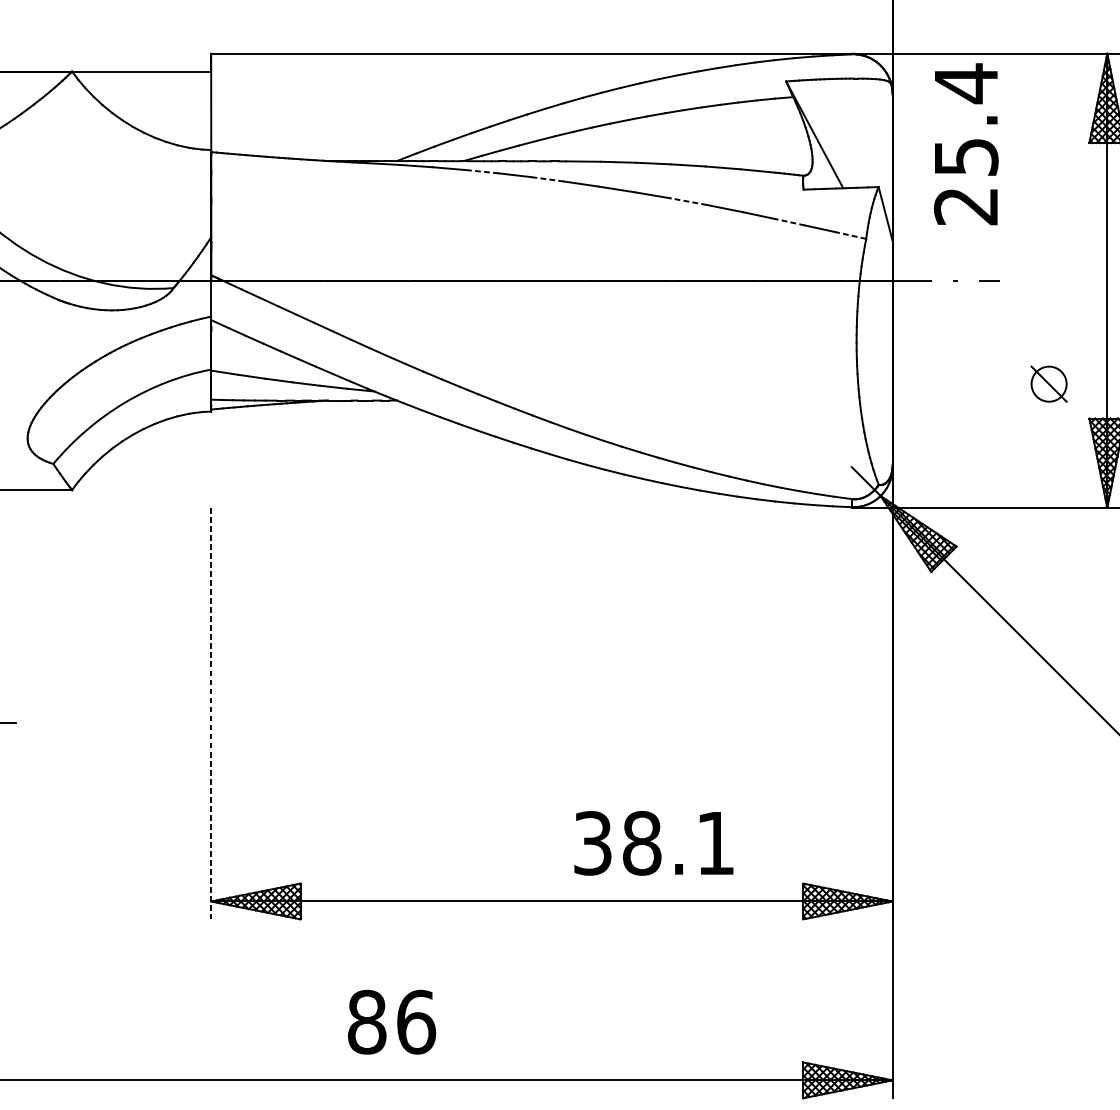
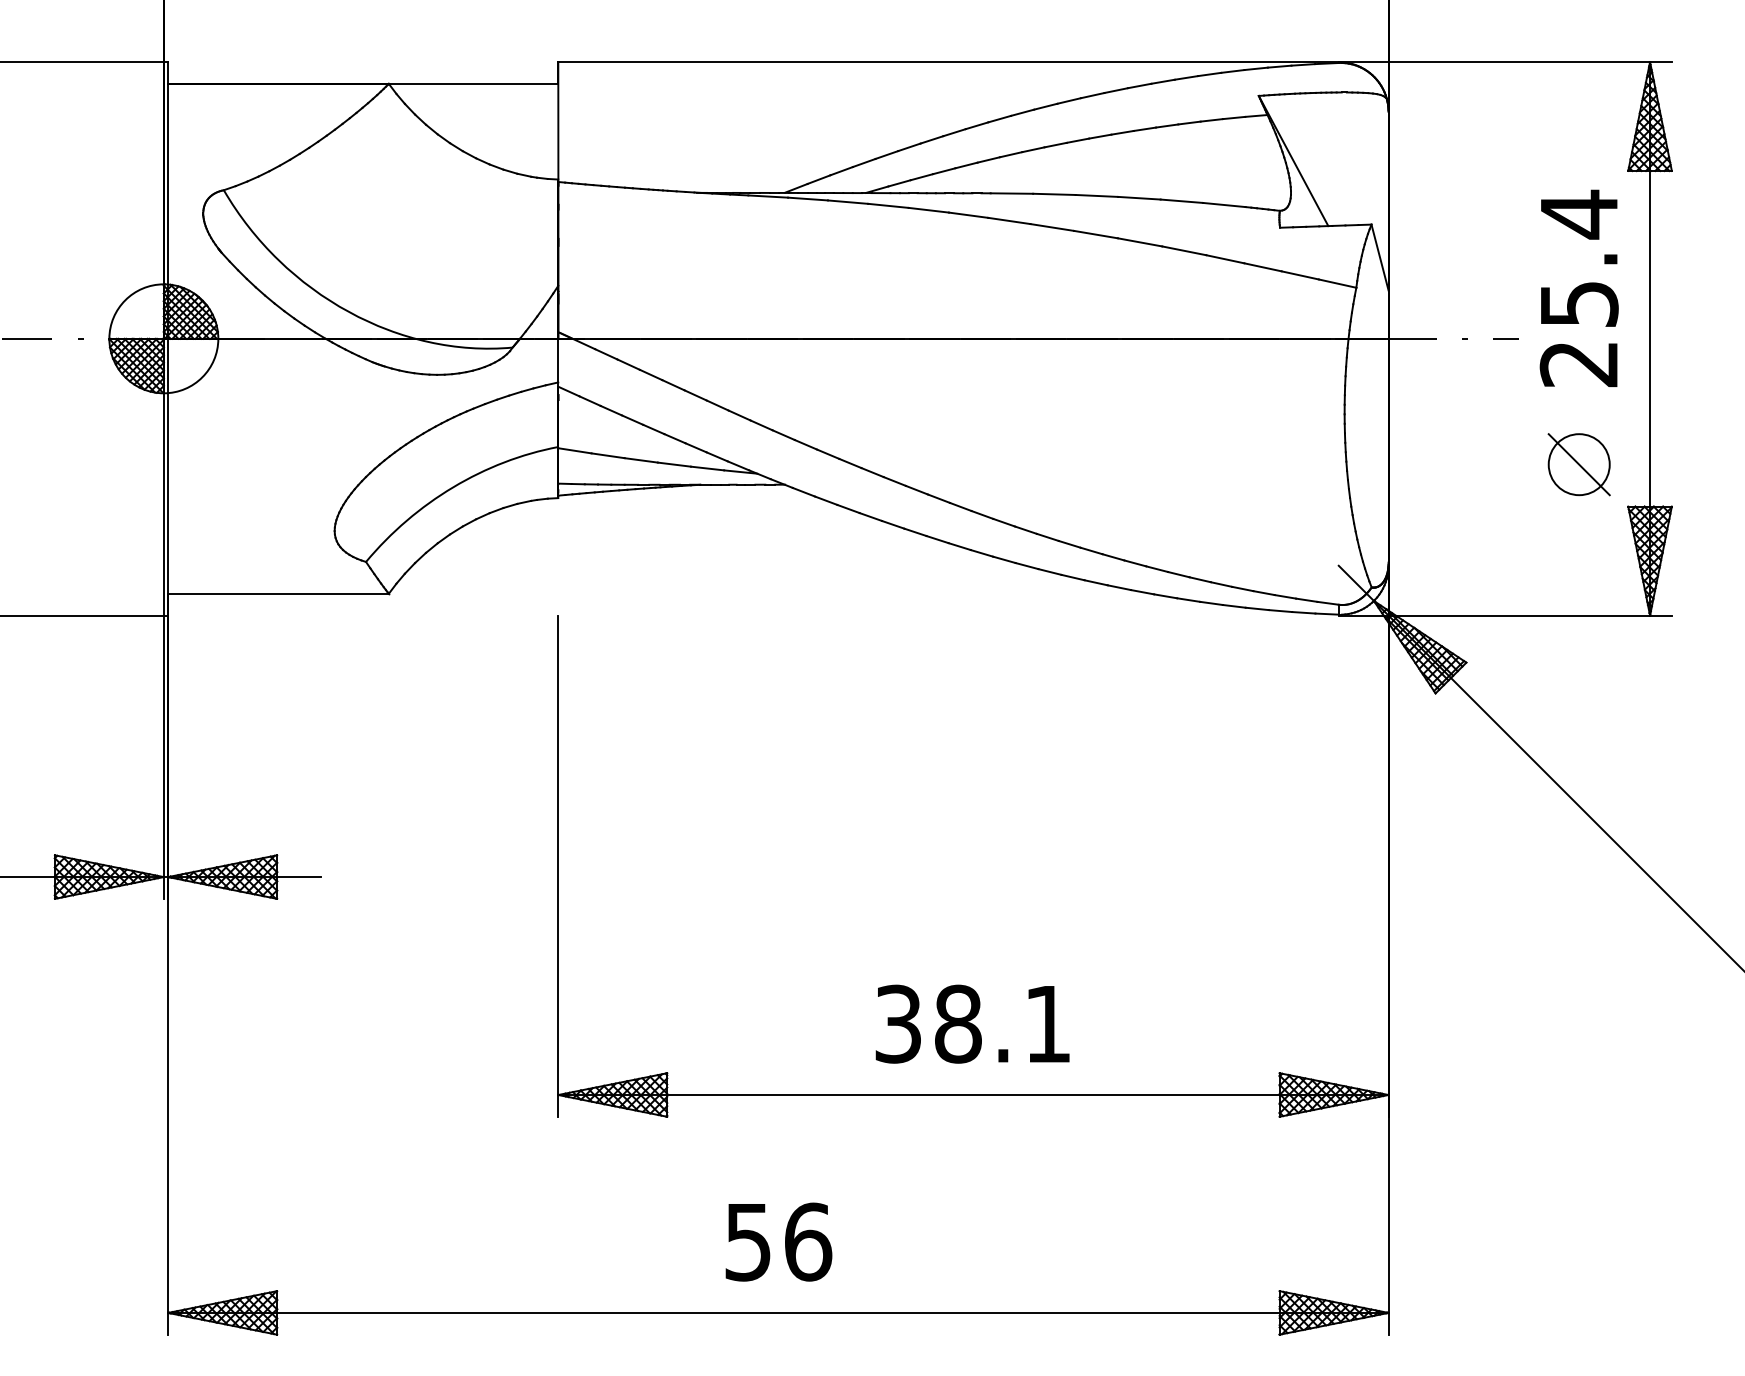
text: (965, 143) -> (1578, 287), moved
line: (481, 171) -> (887, 205), dashed -> solid
line: (547, 179) -> (968, 215), dashed -> solid
line: (689, 201) -> (1140, 242), dashed -> solid
line: (789, 222) -> (1262, 267), dashed -> solid
line: (850, 235) -> (1337, 283), dashed -> solid
part: (1048, 383) -> (1578, 464), size x1.43
line: (211, 713) -> (558, 866), dashed -> solid
text: (653, 842) -> (972, 1023), moved
text: (367, 1021) -> (748, 1241), 86 -> 56

